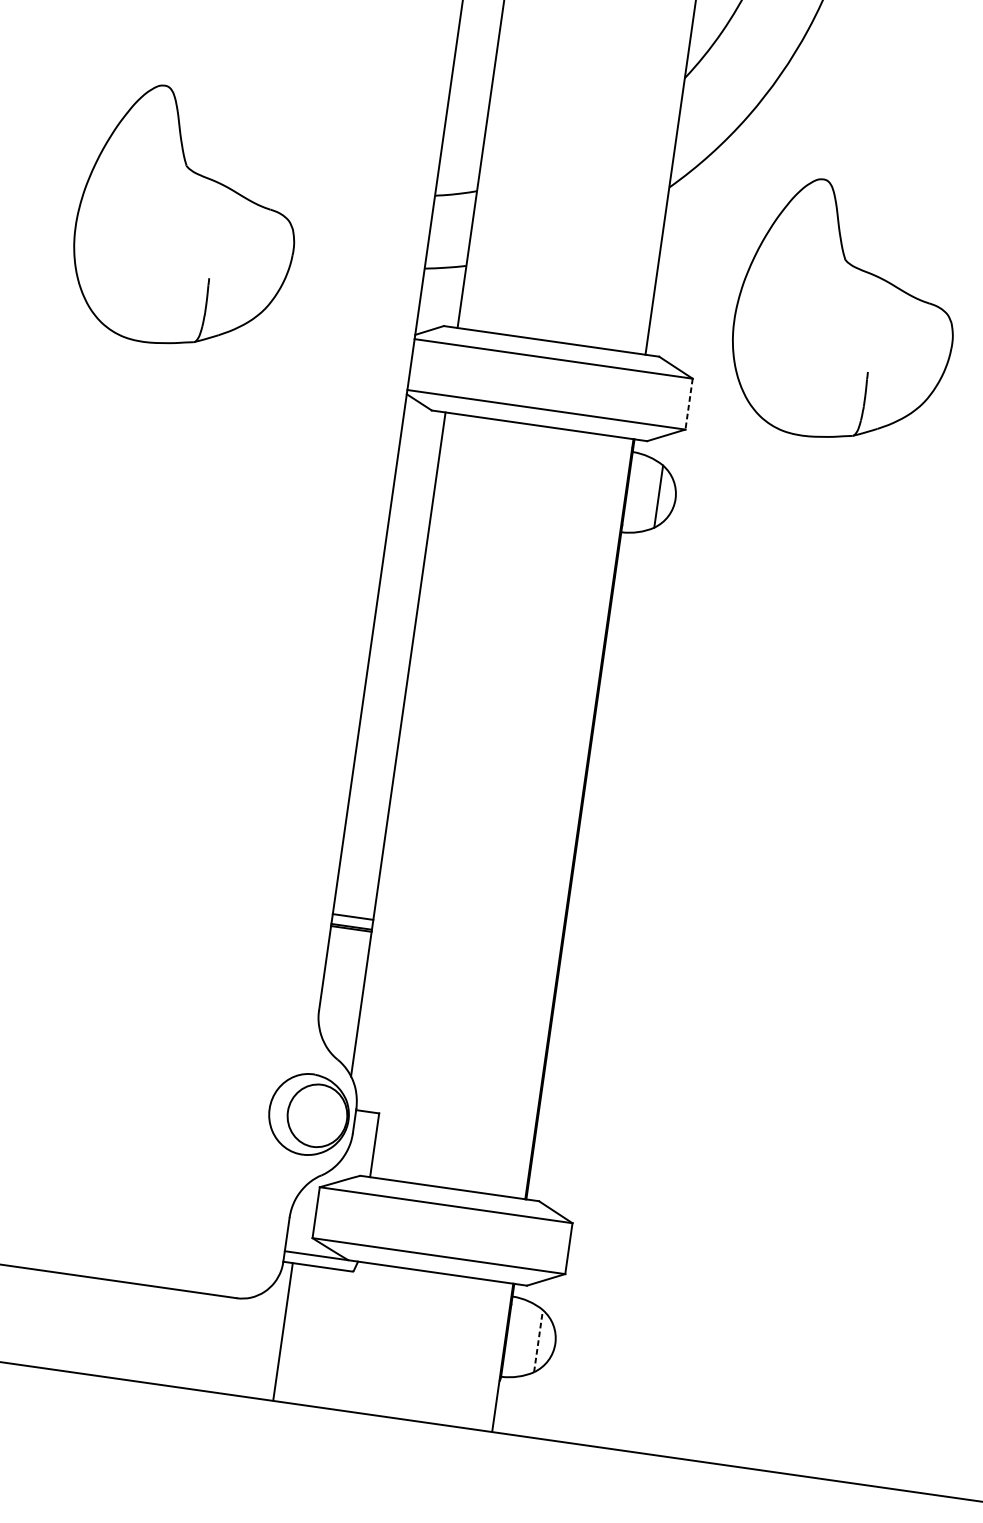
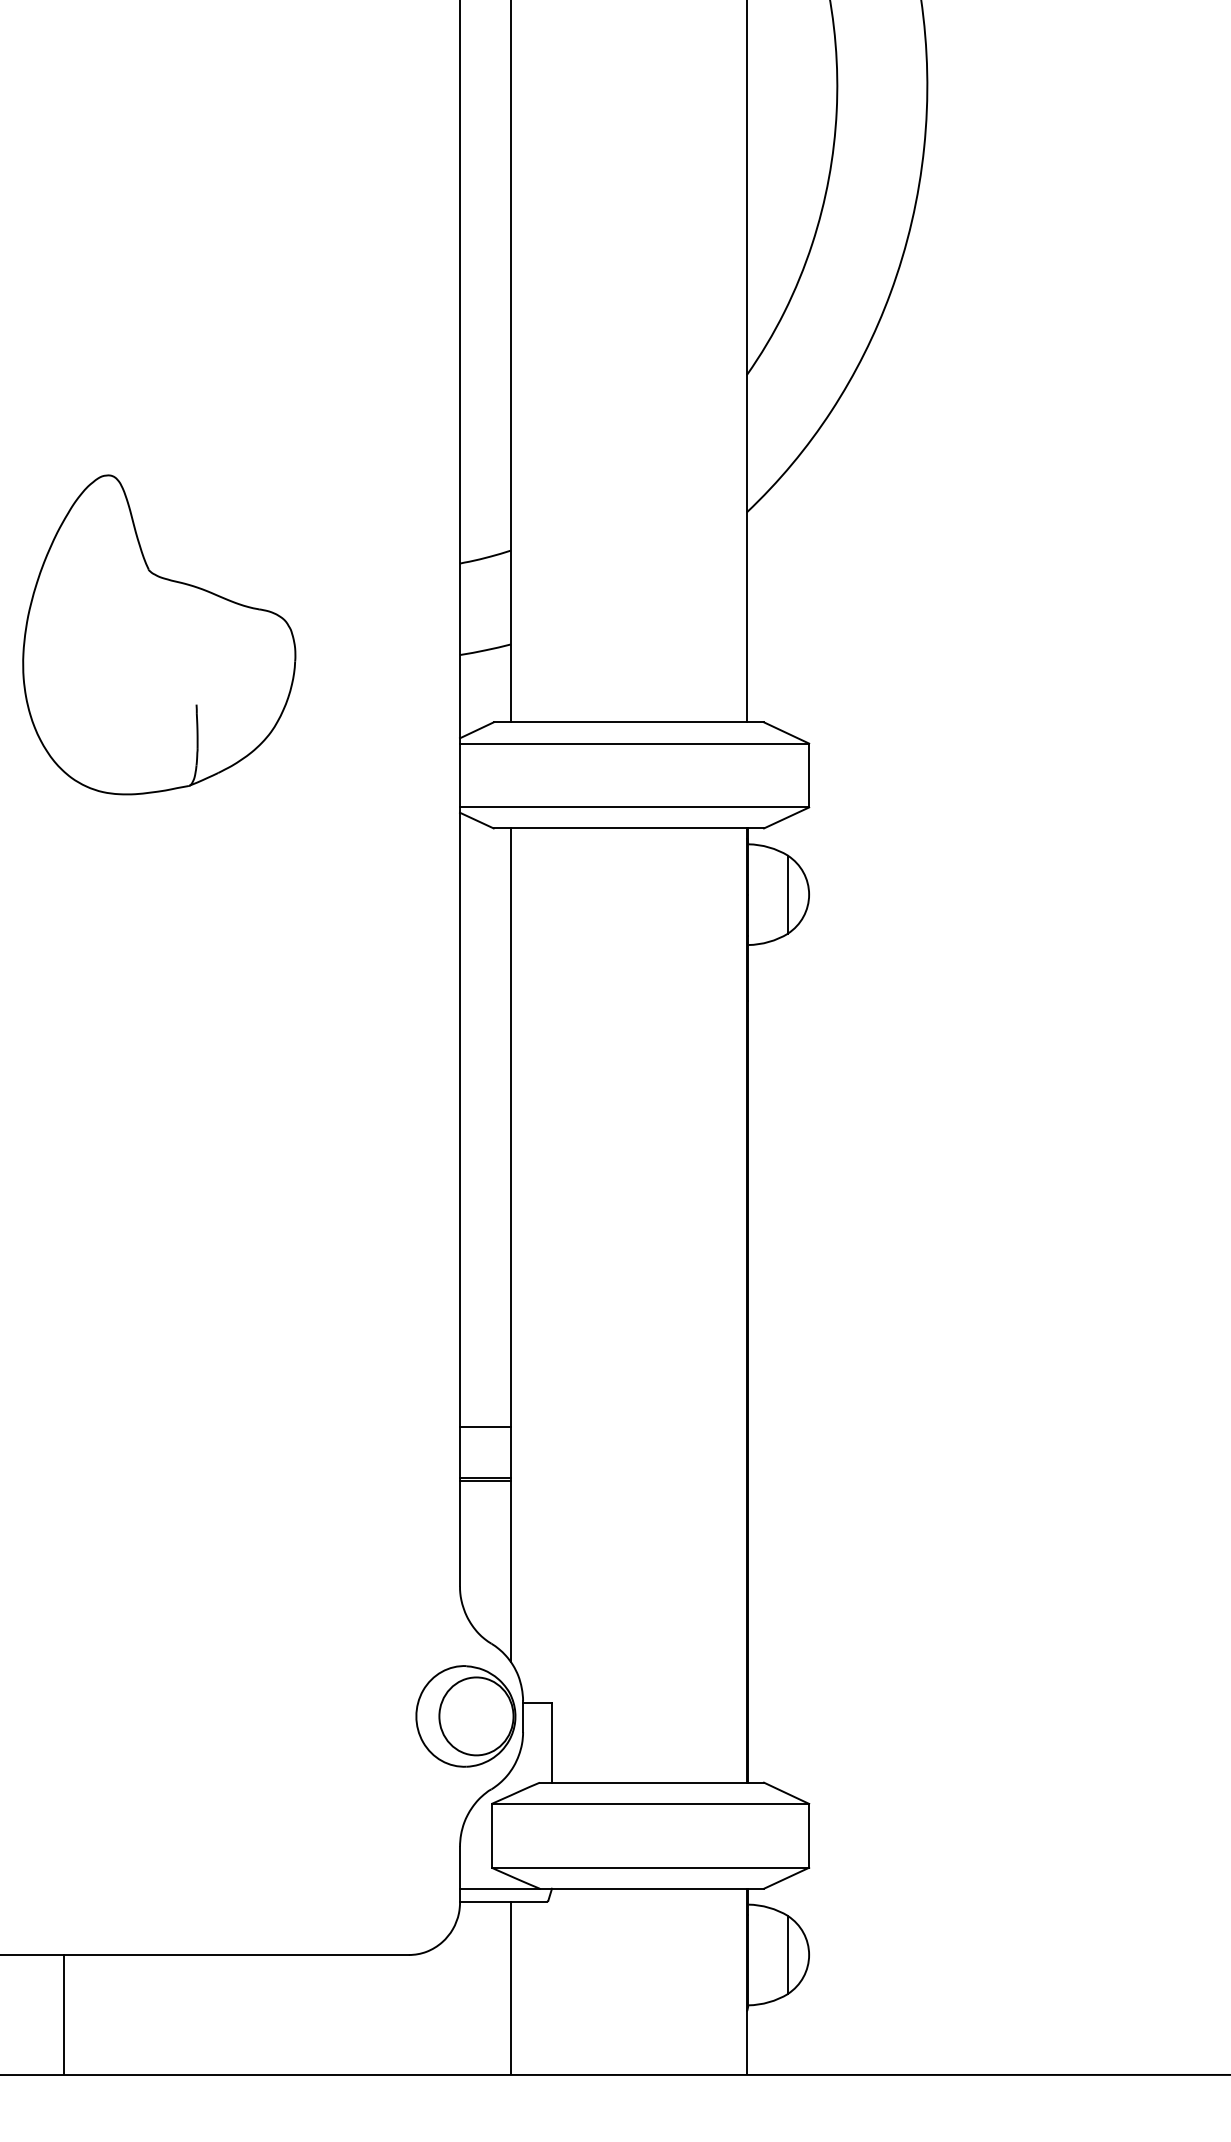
part: (846, 311) -> (986, 634), removed
line: (689, 404) -> (809, 775), dashed -> solid
line: (353, 917) -> (485, 1427), moved
line: (282, 1331) -> (510, 1987), moved
line: (538, 1340) -> (787, 1954), dashed -> solid

